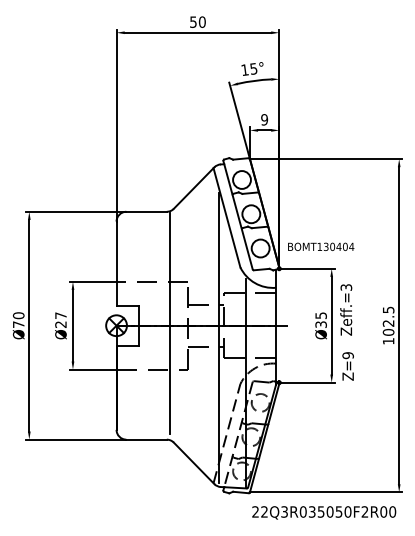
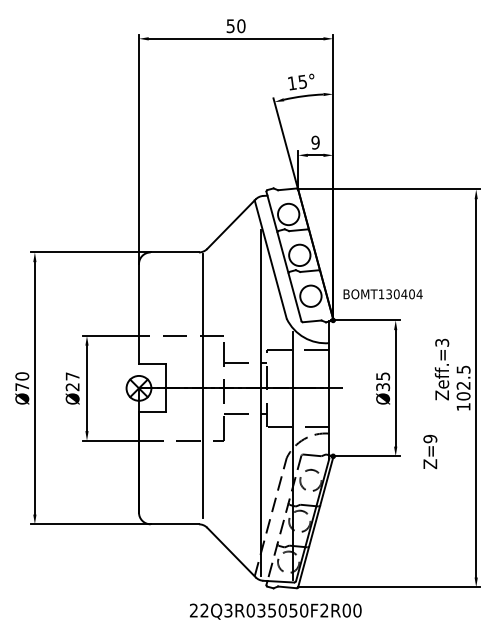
text: (345, 309) -> (441, 369), moved
text: (348, 366) -> (430, 452), moved
text: (323, 512) -> (275, 611), moved

